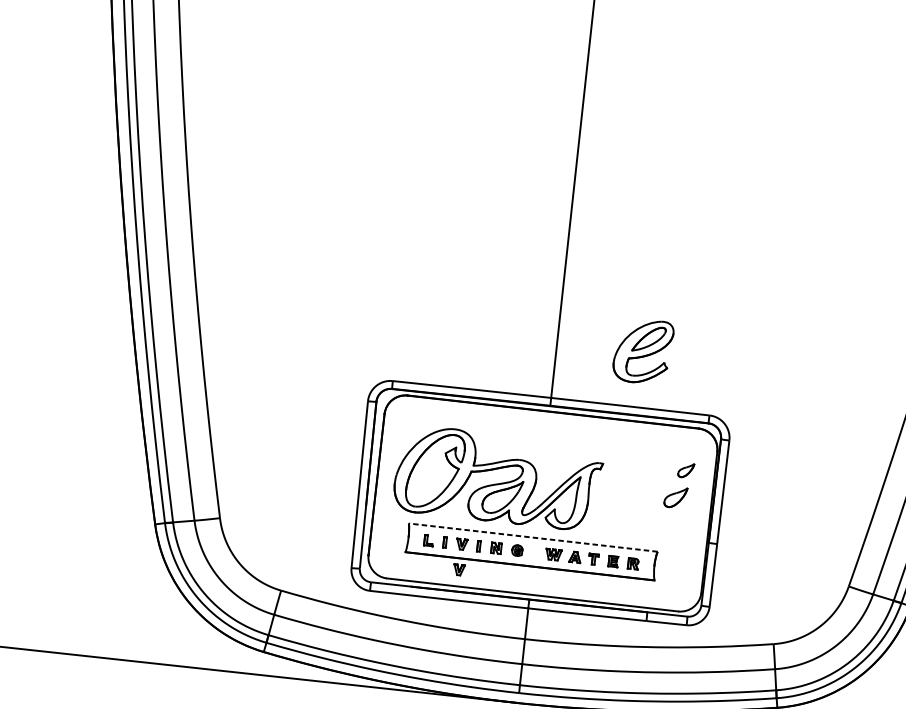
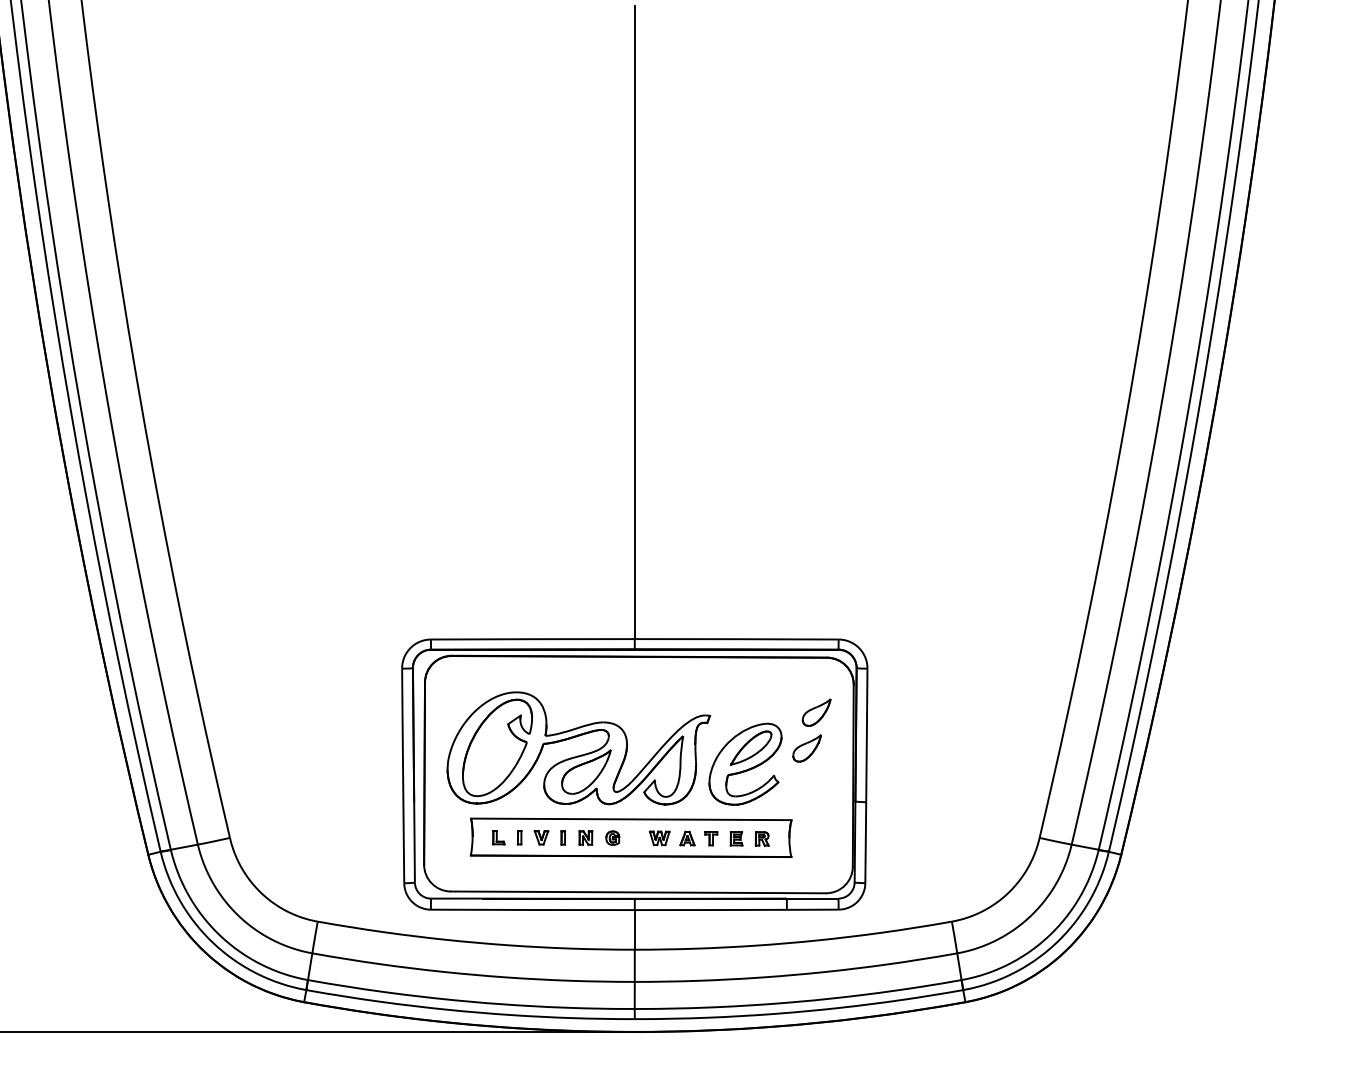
part: (643, 350) -> (745, 763), moved
part: (686, 470) -> (816, 712), size x1.43
line: (532, 537) -> (630, 819), dashed -> solid
part: (459, 569) -> (541, 870), removed

